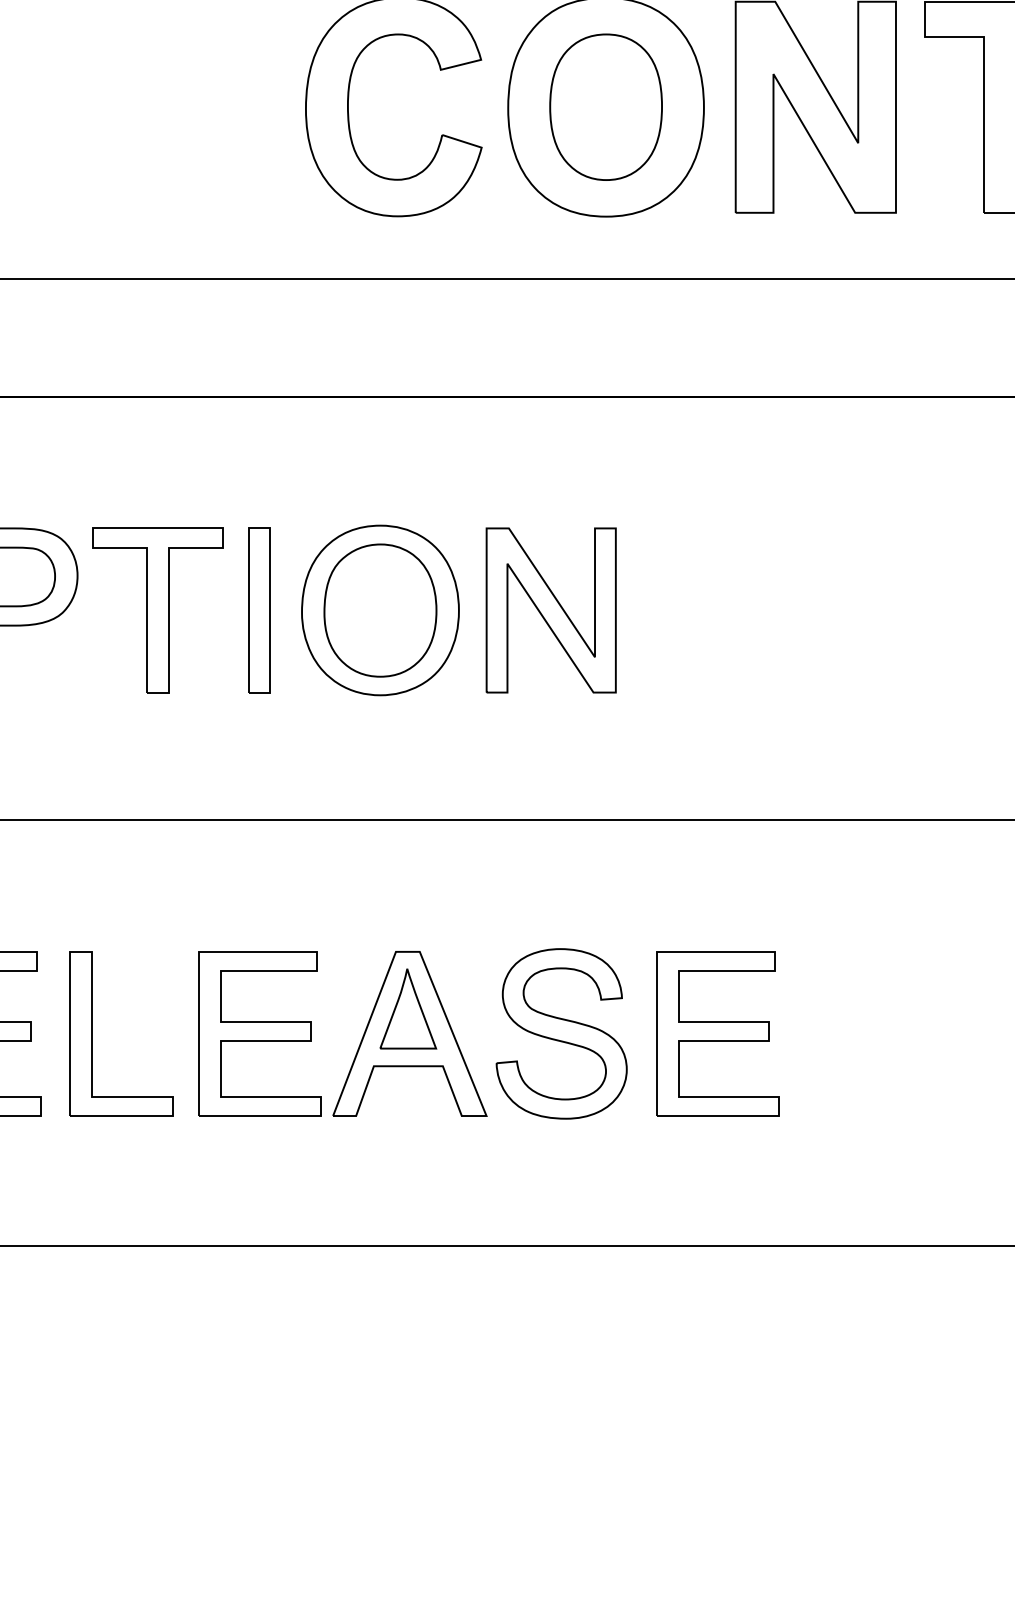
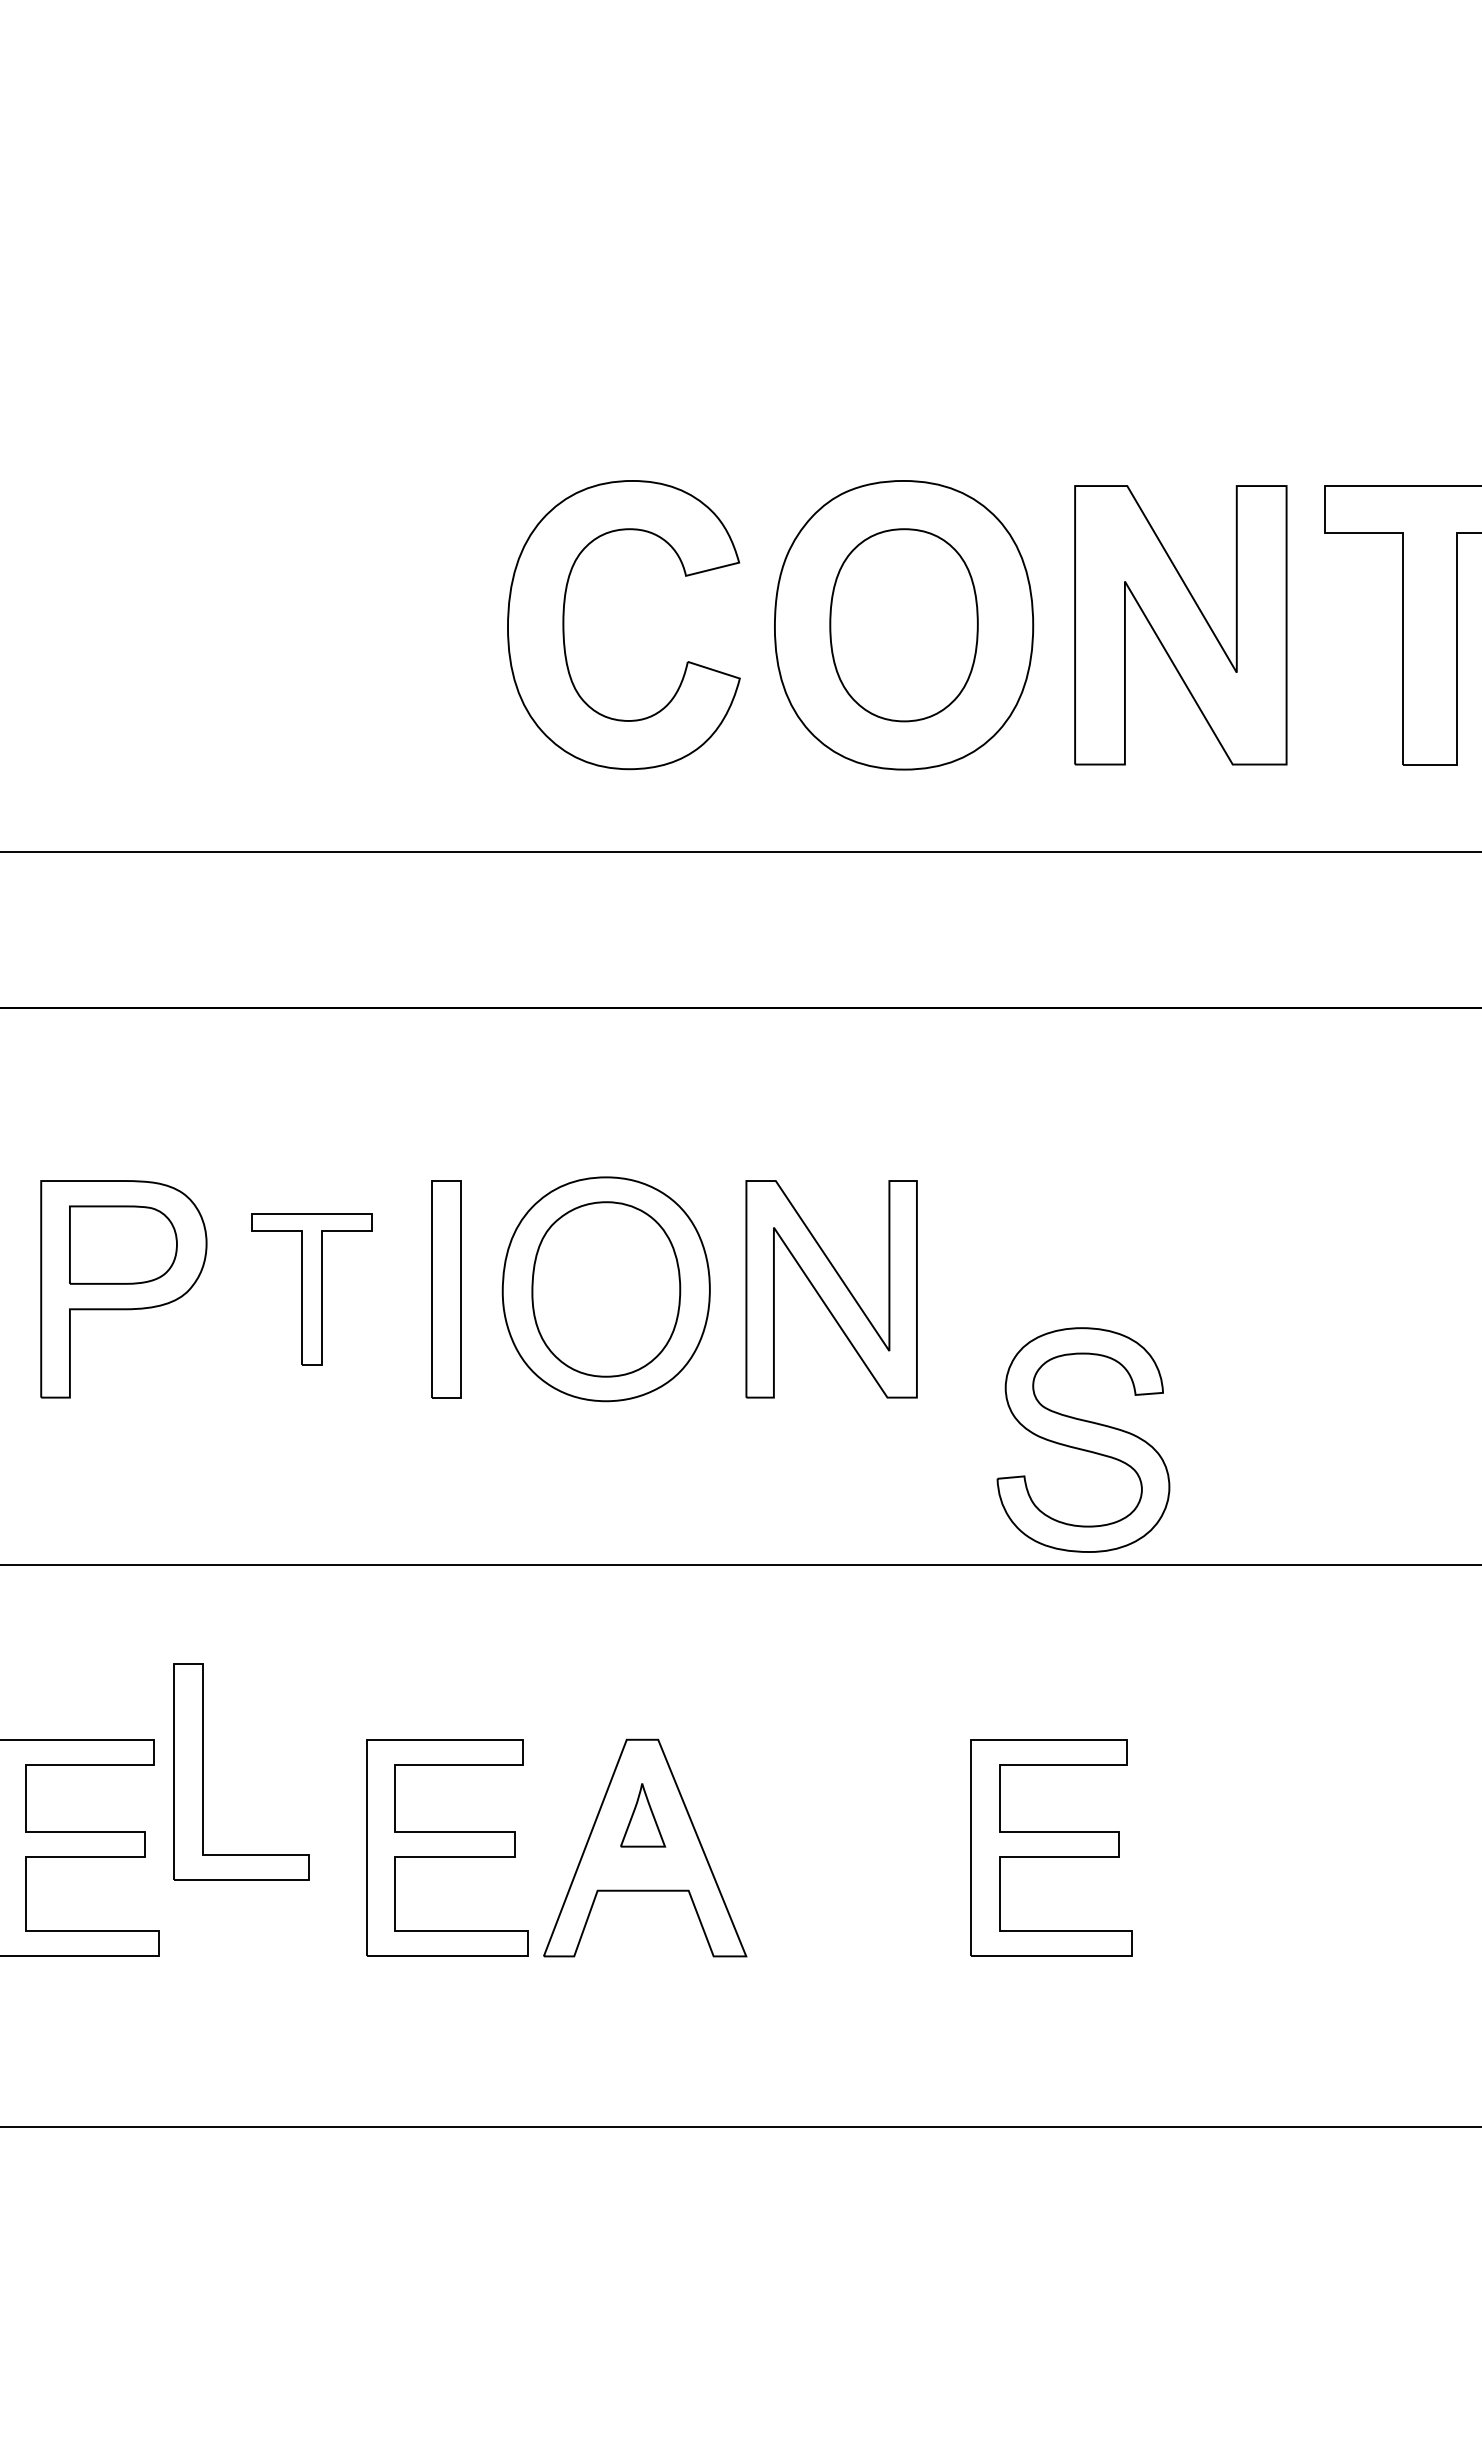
part: (157, 610) -> (312, 1289), size x0.7
part: (407, 1009) -> (642, 1815), size x0.6
part: (92, 1033) -> (203, 1771), moved
part: (561, 1033) -> (1083, 1439), moved

